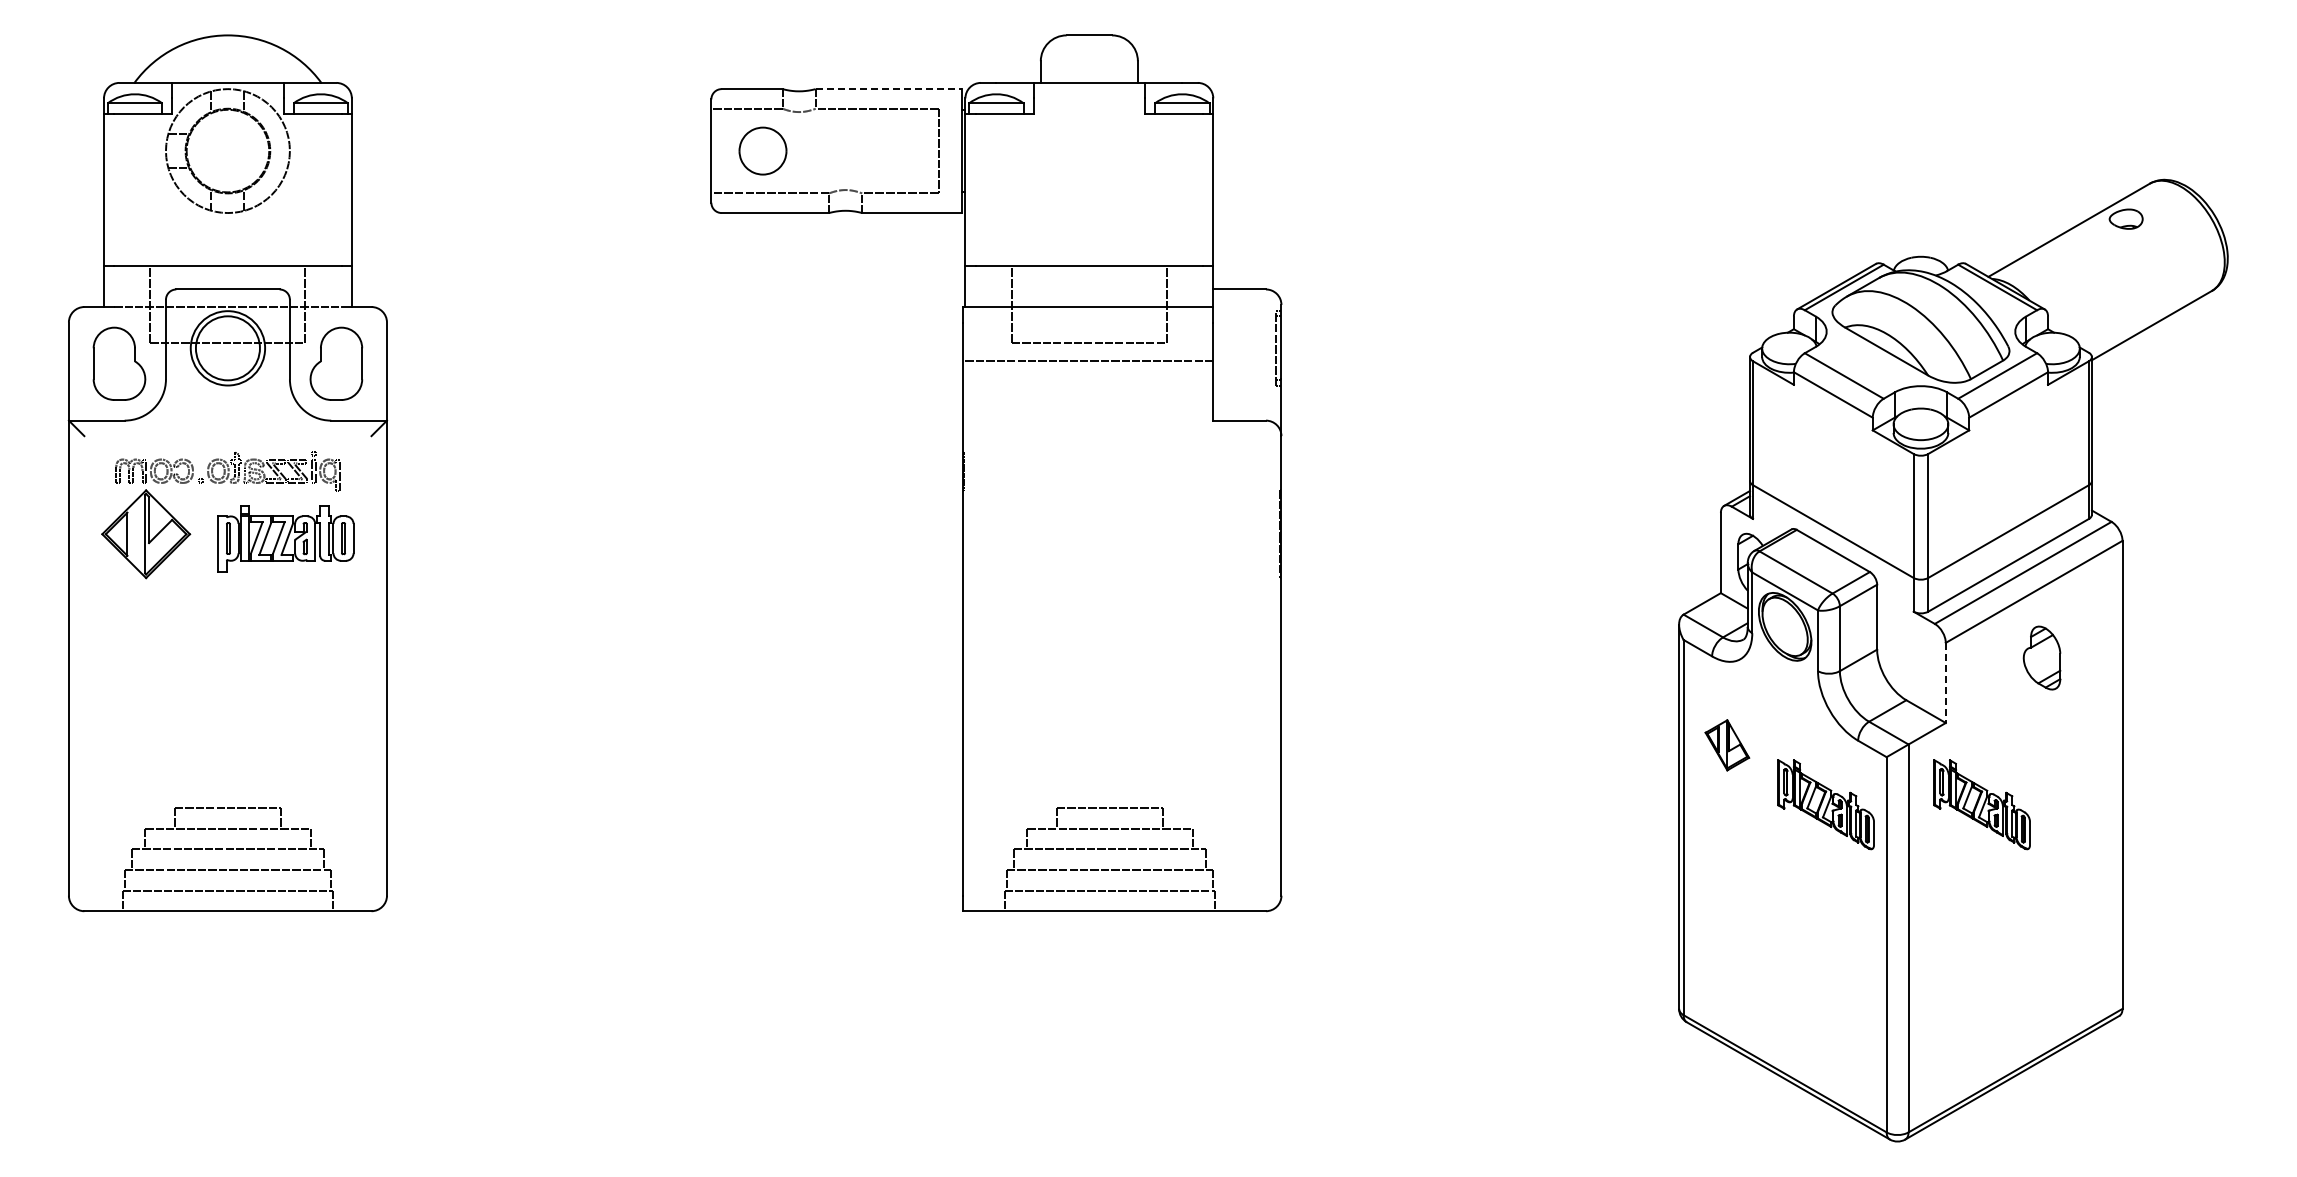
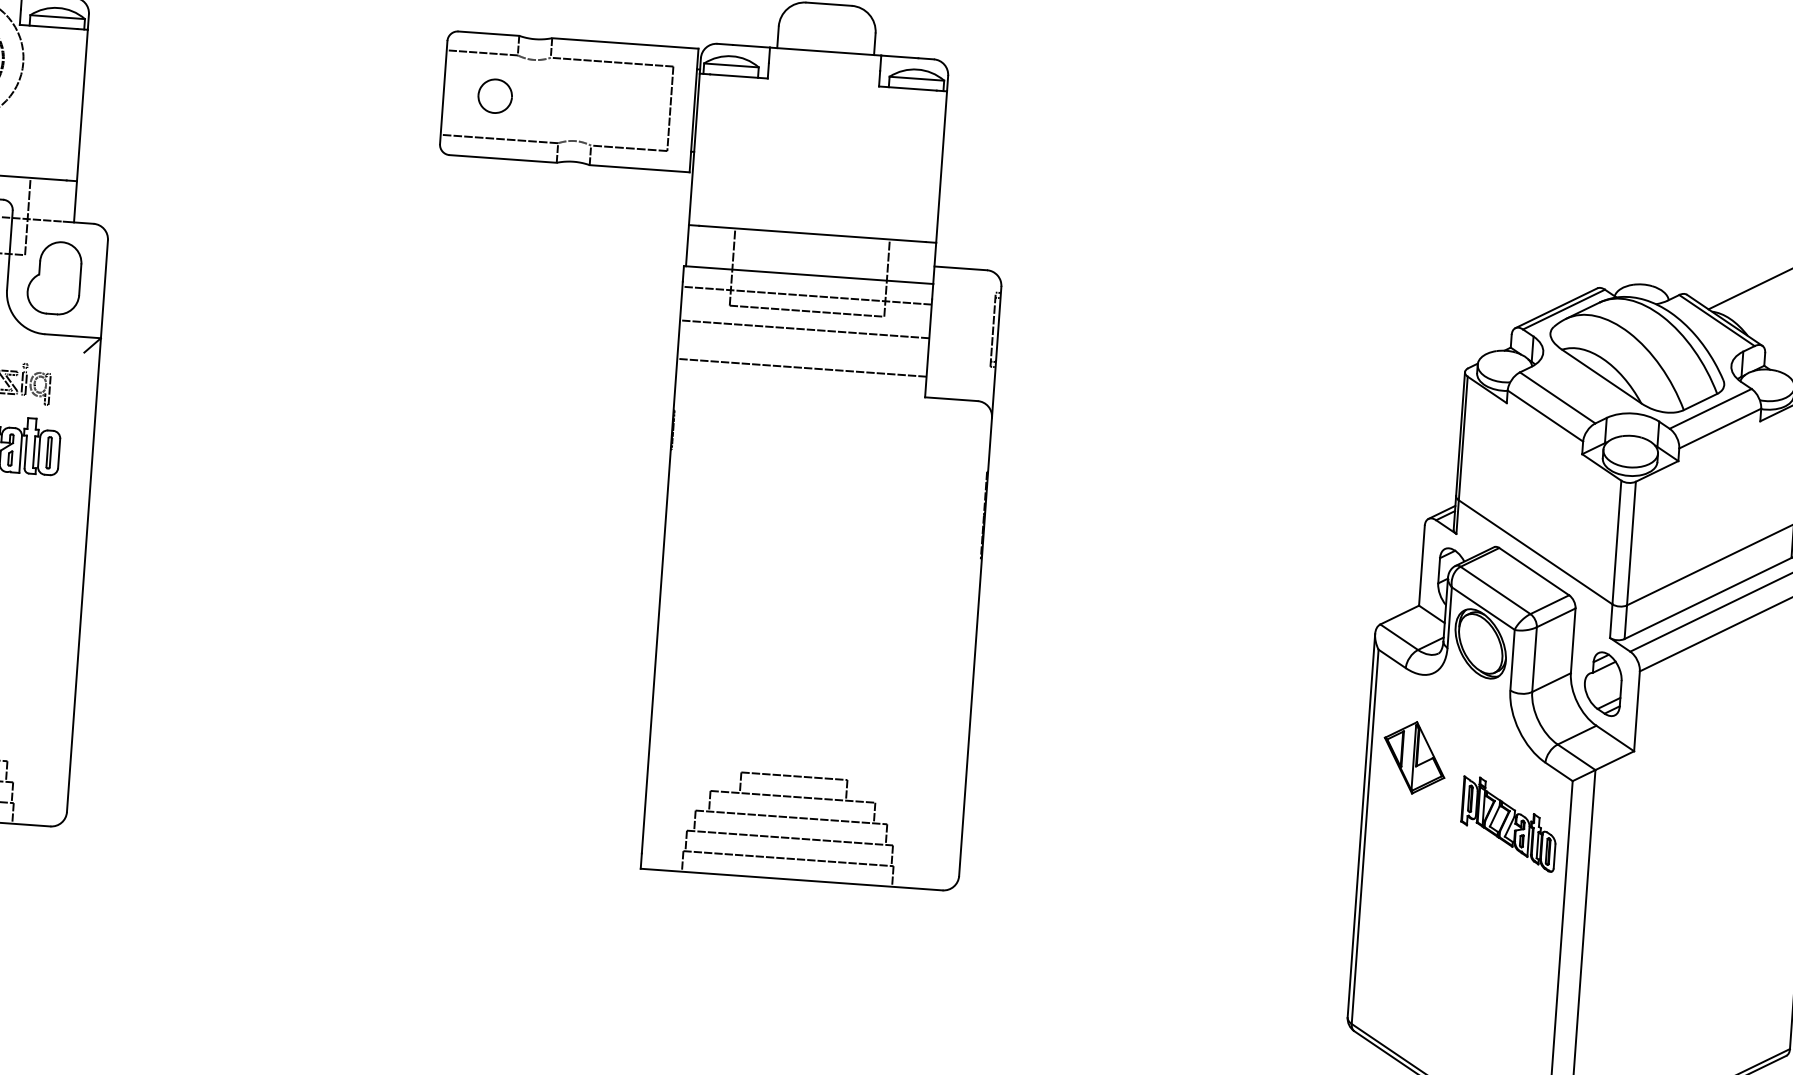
line: (889, 89) -> (625, 43), dashed -> solid
part: (762, 150) -> (494, 95), size x0.71
line: (1088, 327) -> (807, 295), added
line: (1088, 399) -> (802, 367), added
part: (2041, 657) -> (1602, 683), moved
line: (1945, 683) -> (1636, 711), dashed -> solid
part: (1727, 745) -> (1414, 758), size x1.43
part: (1981, 804) -> (1663, 835), removed

